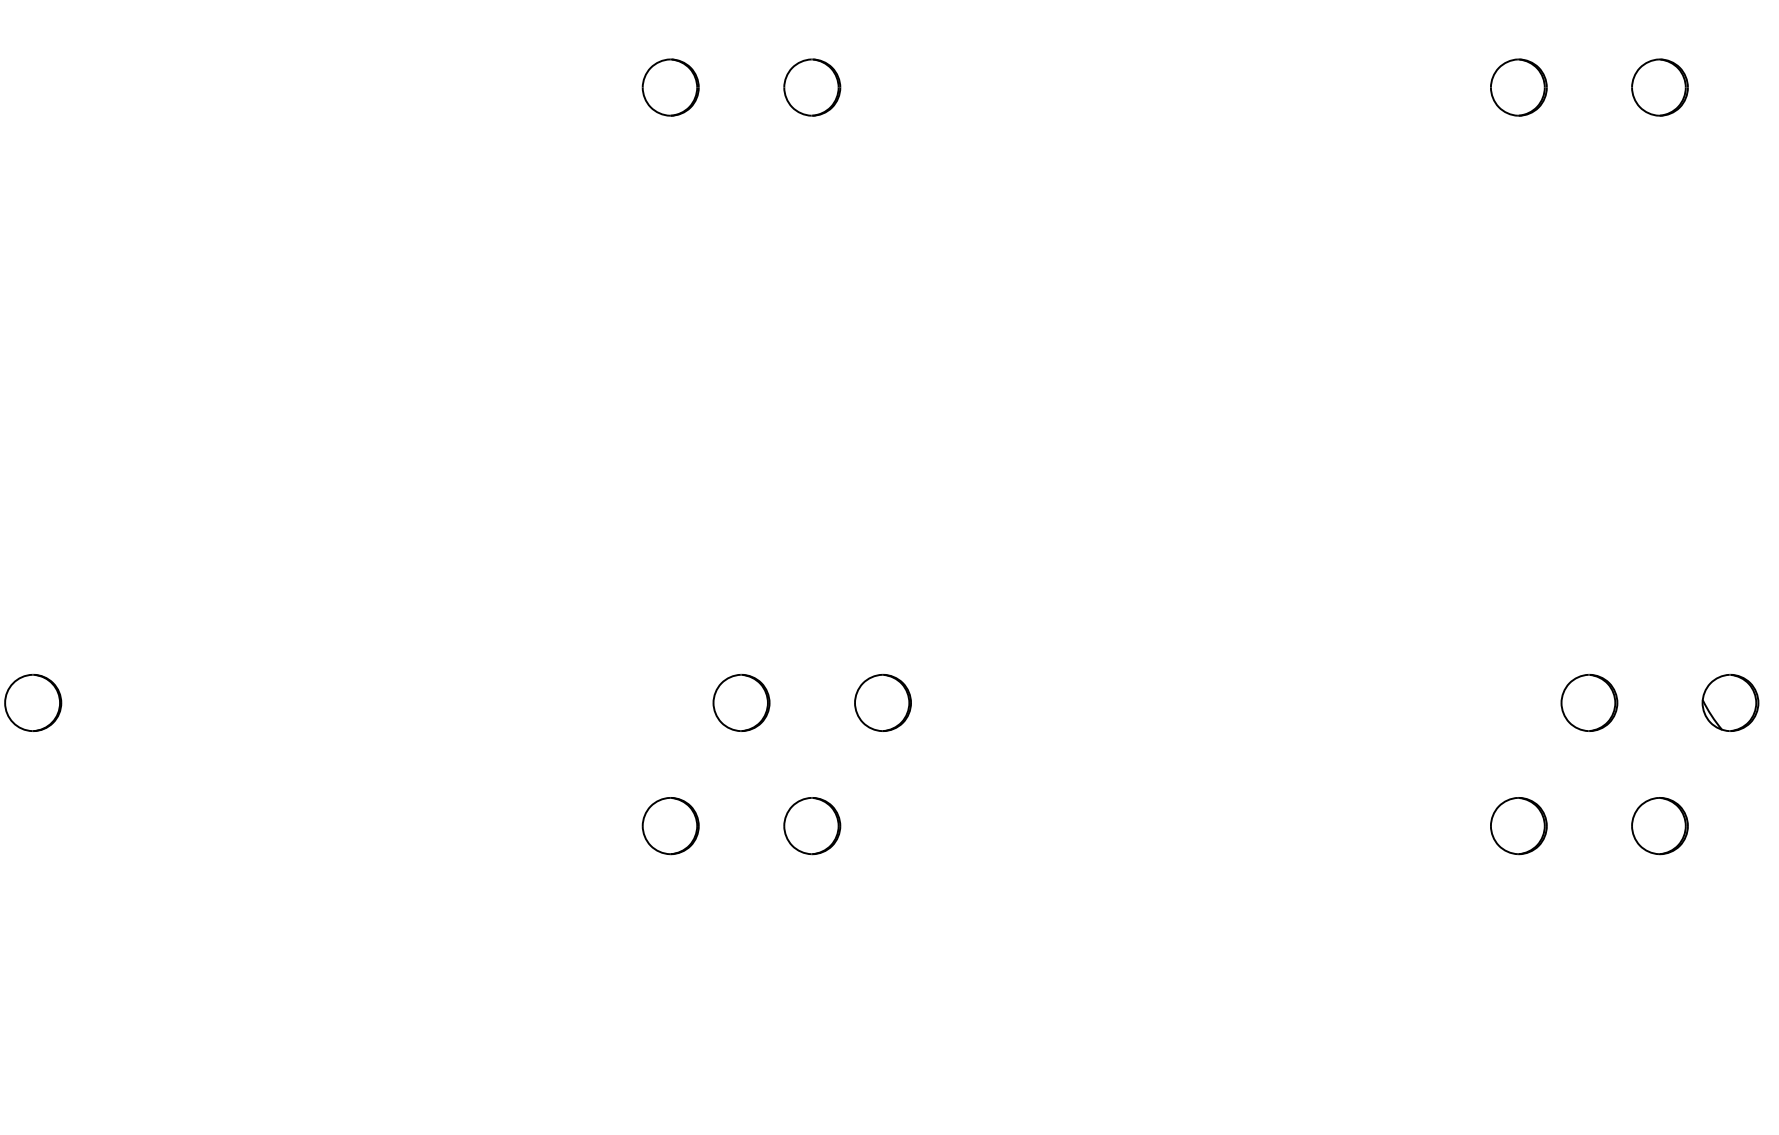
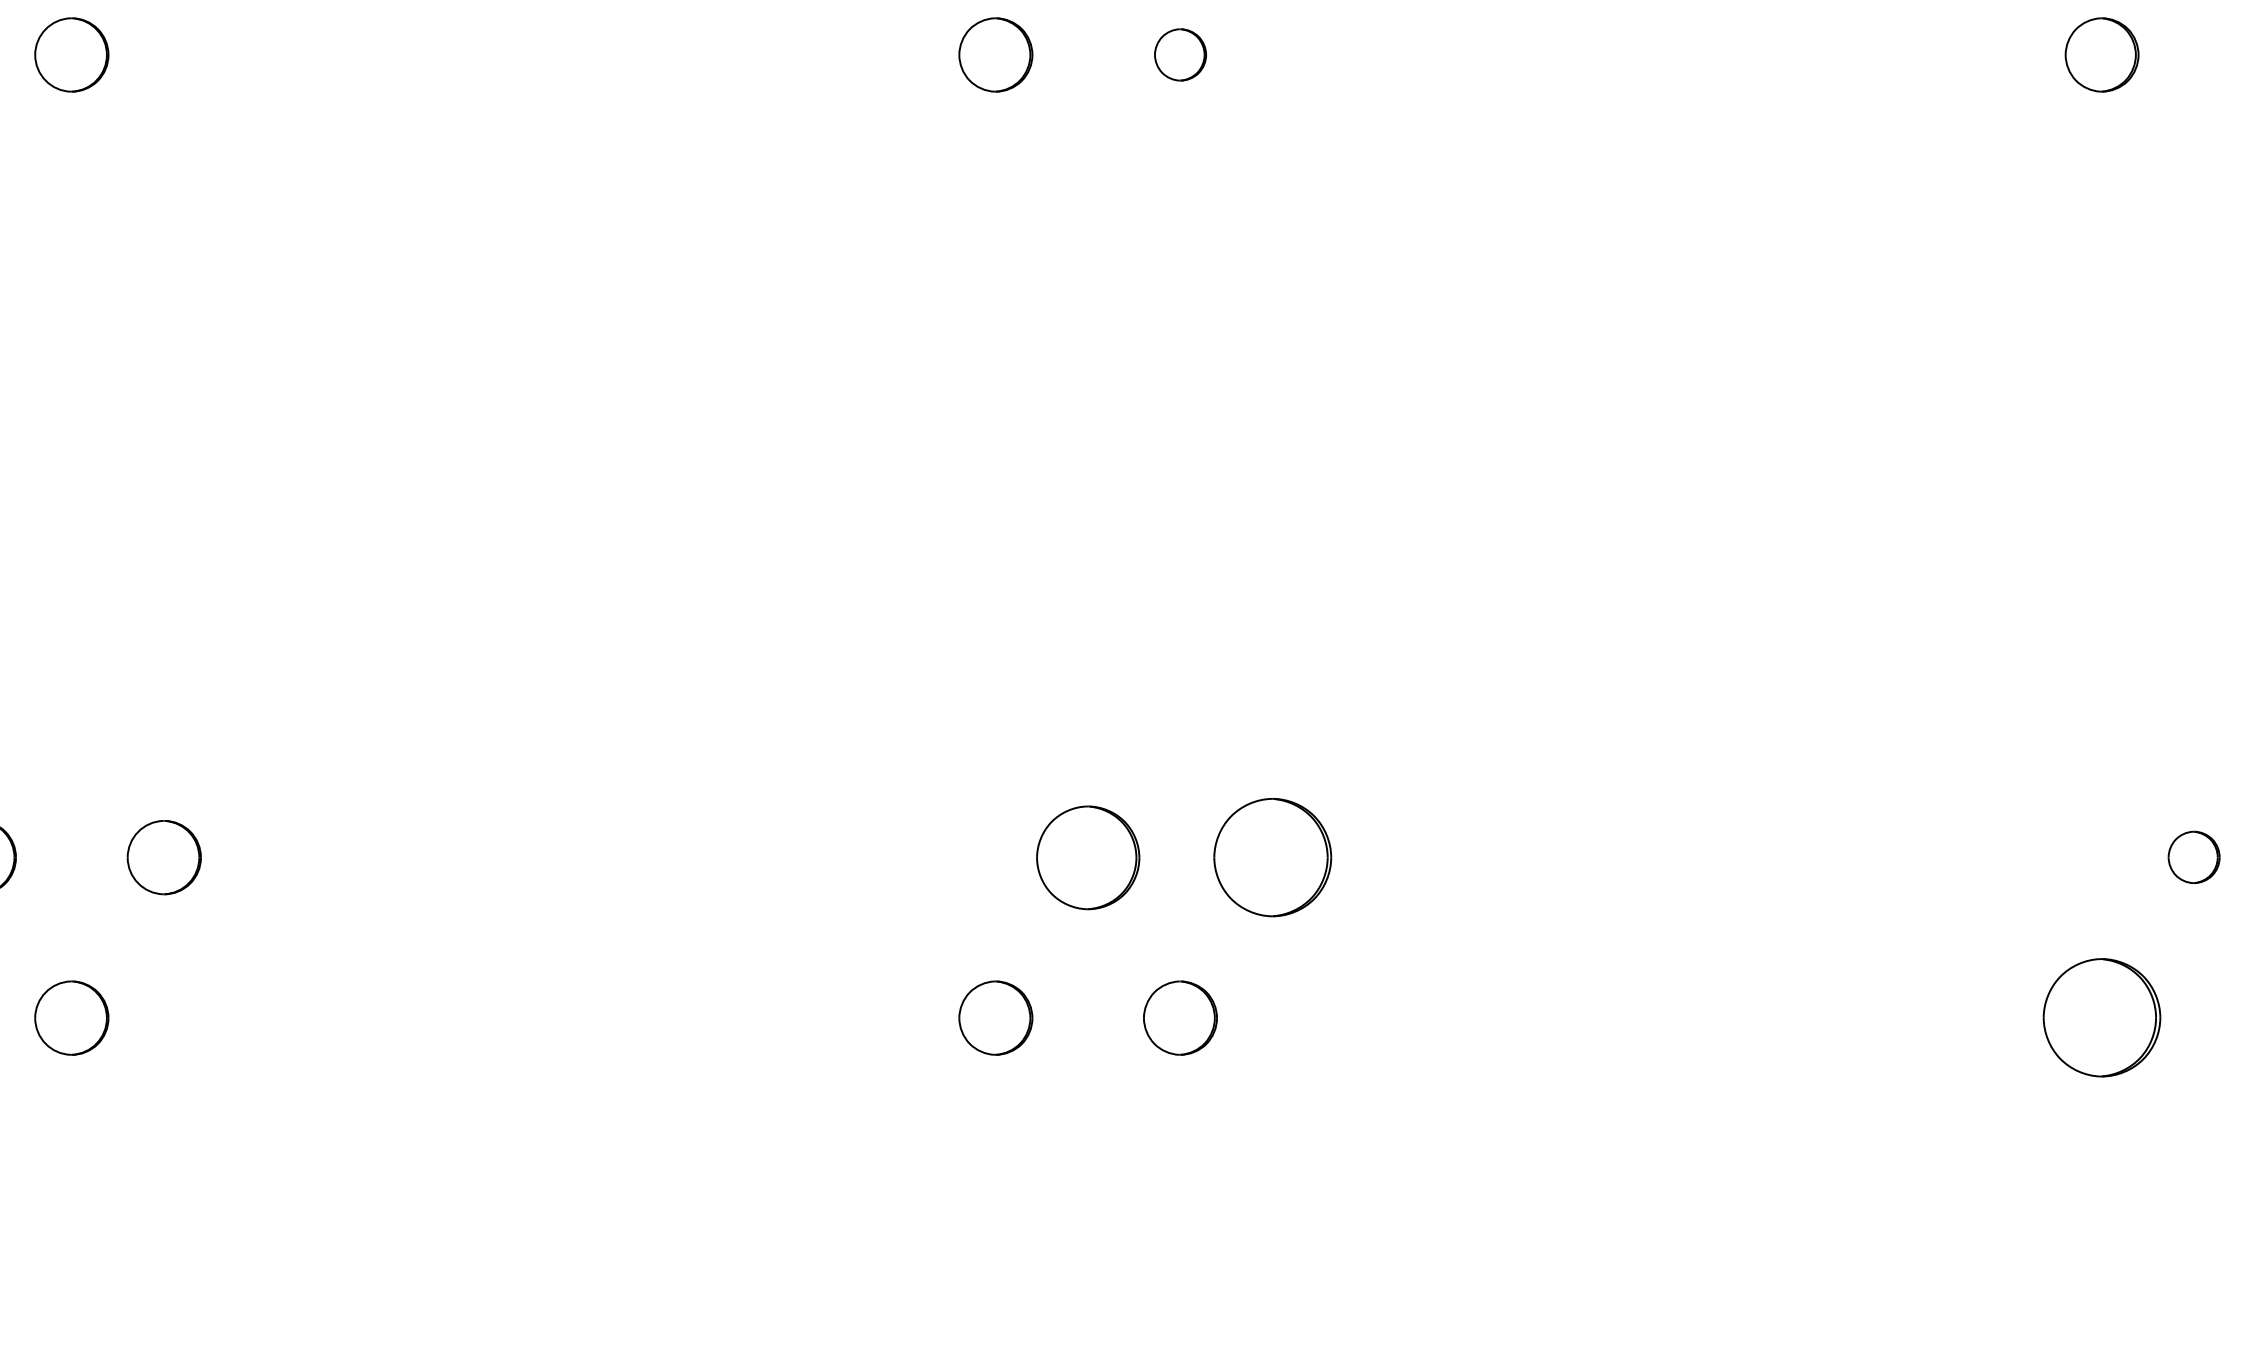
part: (812, 87) -> (1180, 54), size x0.7
part: (741, 702) -> (1088, 857), size x1.4
part: (882, 702) -> (1272, 857), size x1.6
part: (1589, 702) -> (2194, 857), size x0.7
part: (1518, 826) -> (2101, 1018), size x1.6

